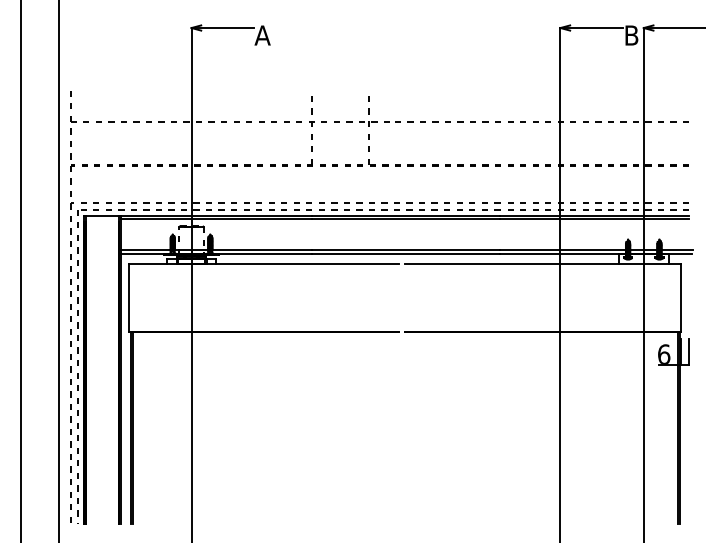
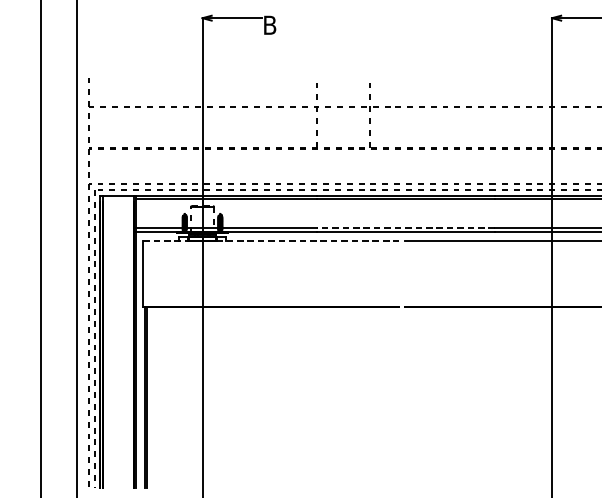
text: (262, 35) -> (269, 25), A -> B
line: (406, 249) -> (406, 227), solid -> dashed
line: (263, 263) -> (270, 241), solid -> dashed

